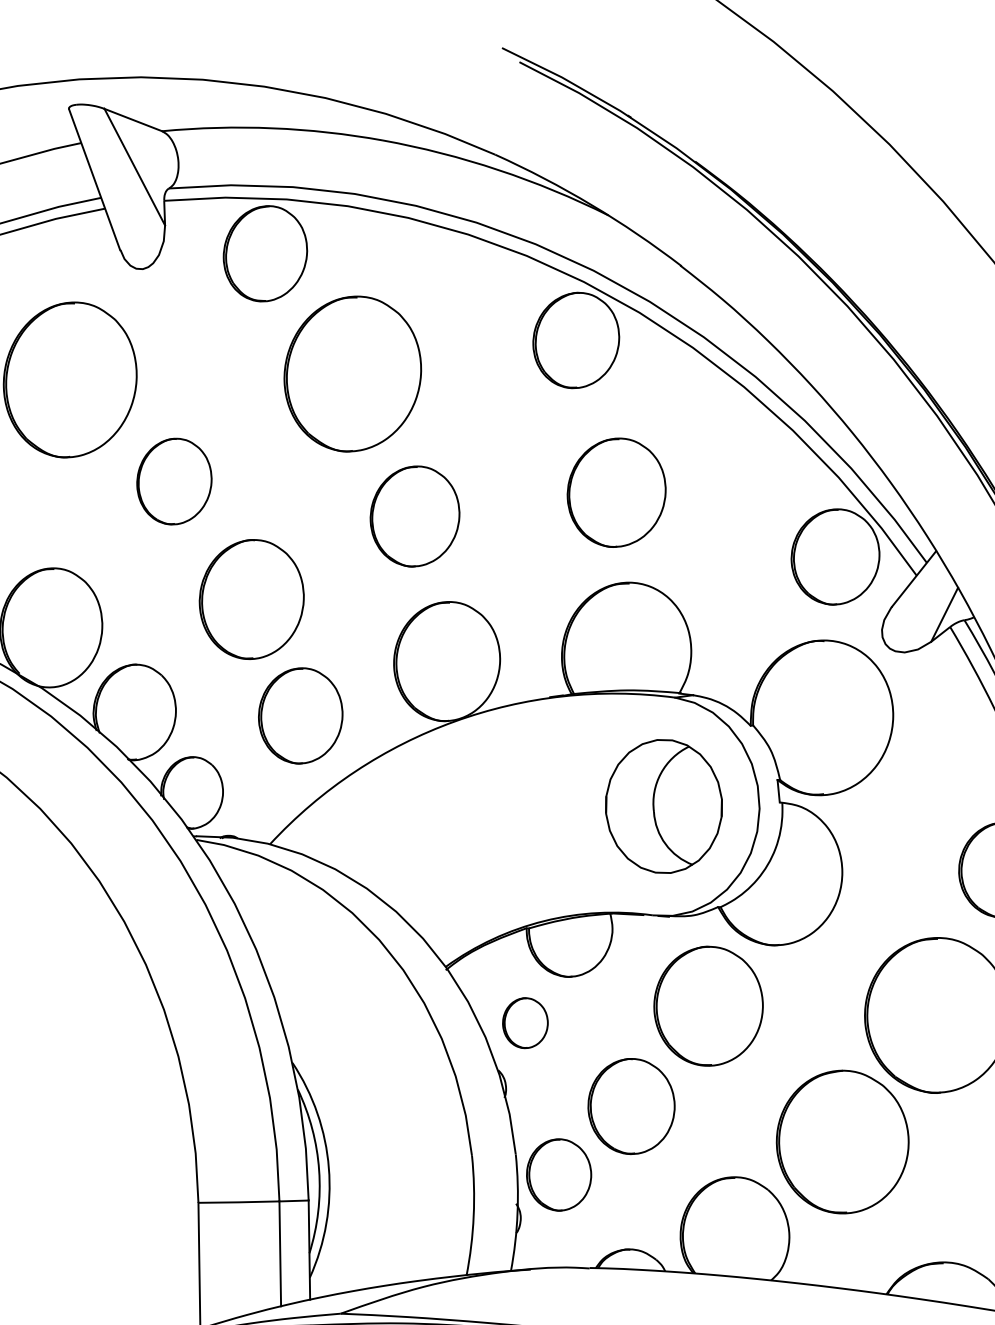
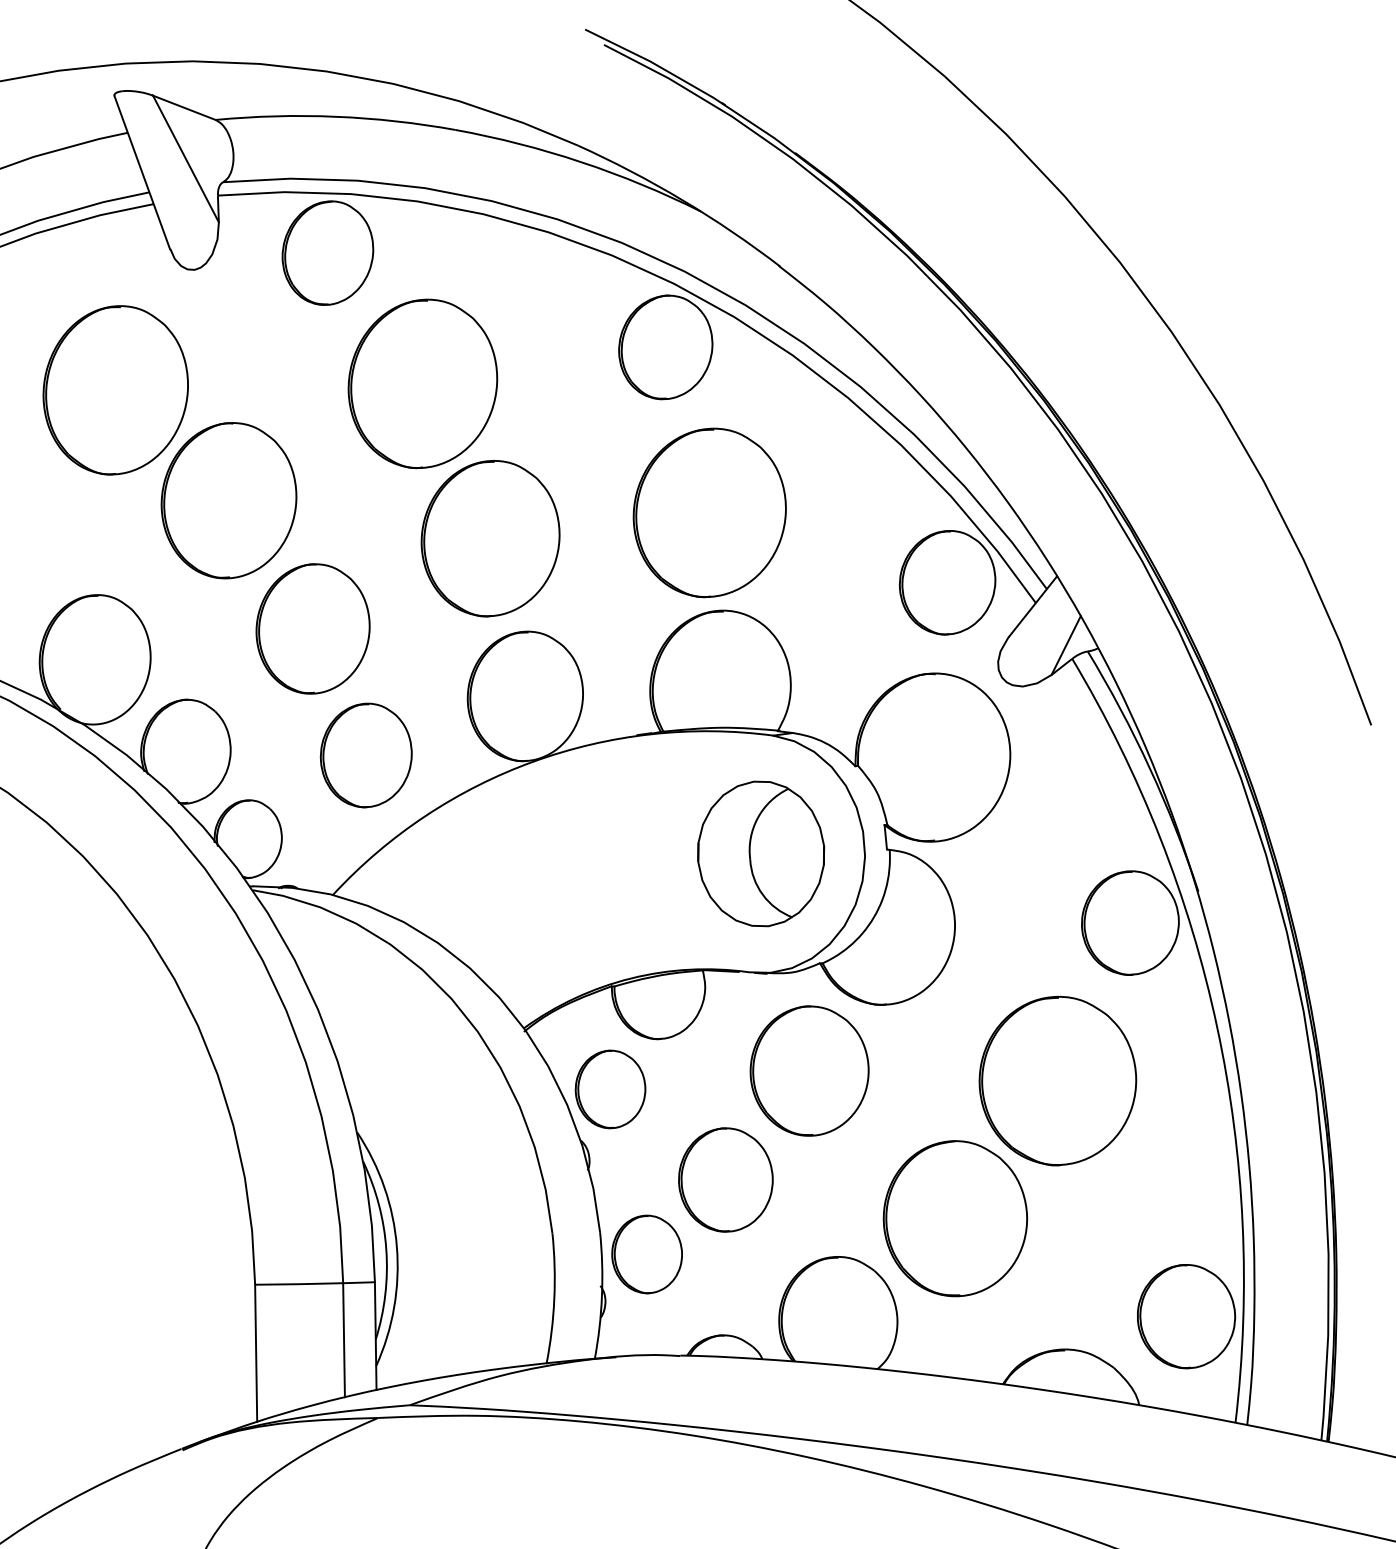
part: (173, 481) -> (228, 500), size x1.67
part: (616, 492) -> (709, 512), size x1.43
part: (414, 516) -> (490, 538), size x1.43
part: (525, 1023) -> (610, 1089), size x1.43

